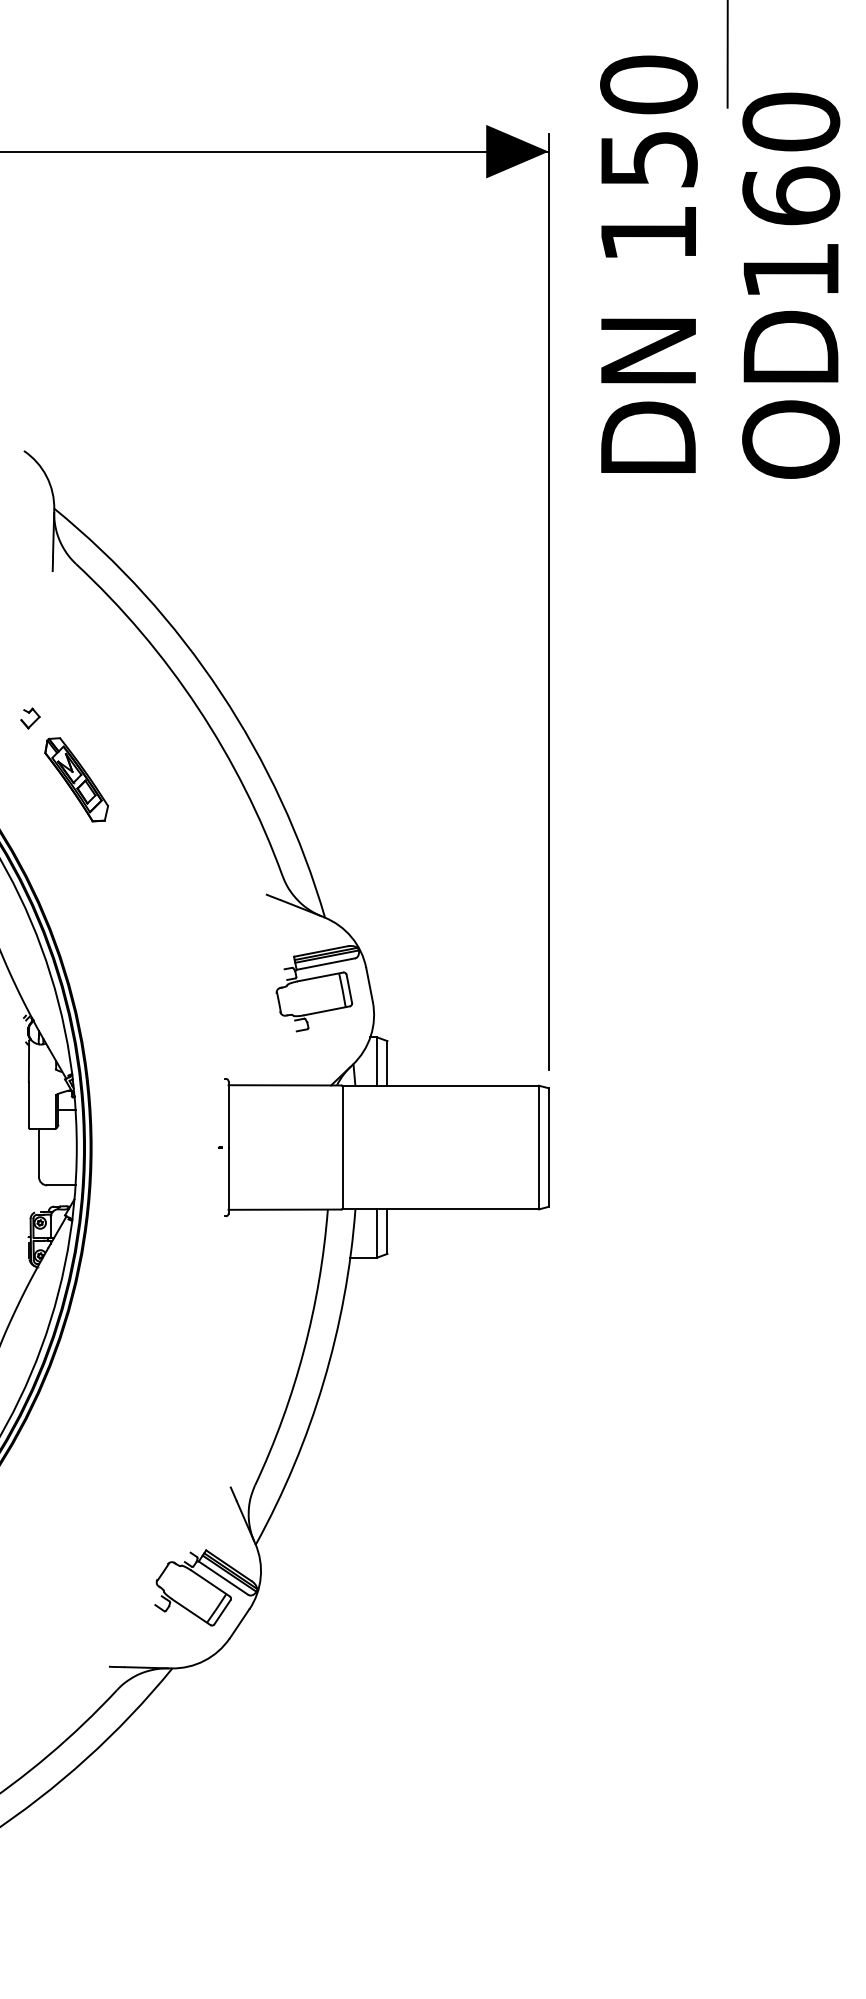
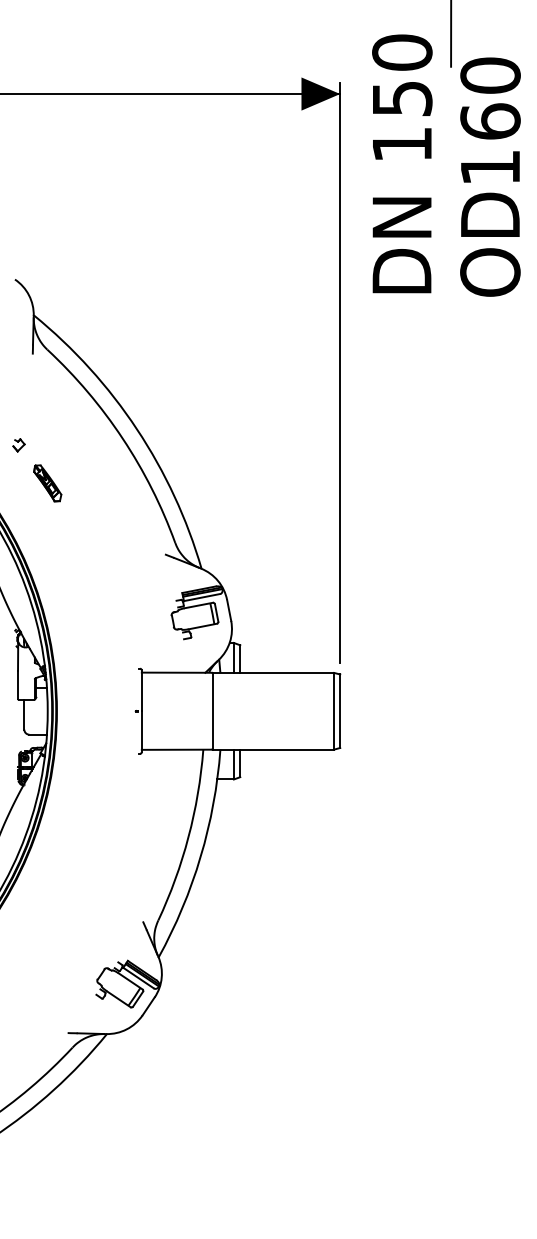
part: (76, 780) -> (47, 483), size x0.7

